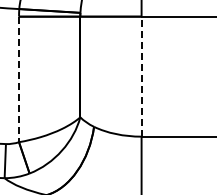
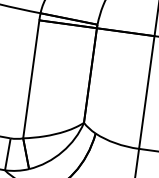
line: (141, 76) -> (146, 92), dashed -> solid
line: (19, 79) -> (31, 79), dashed -> solid

